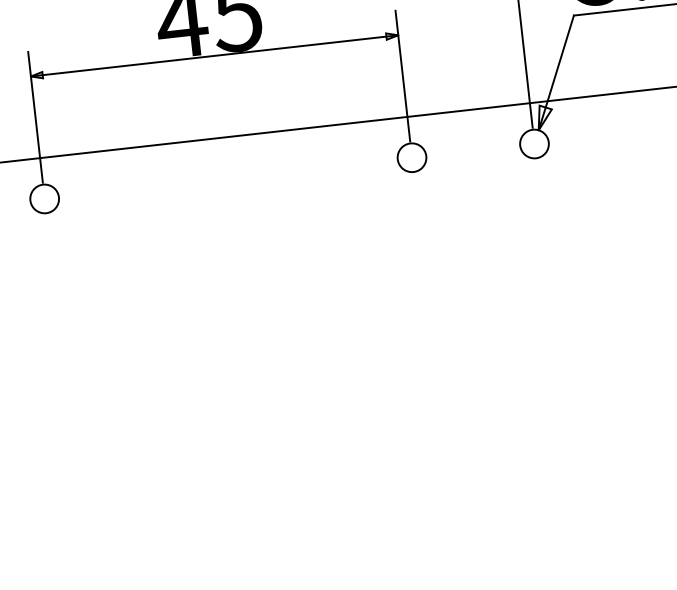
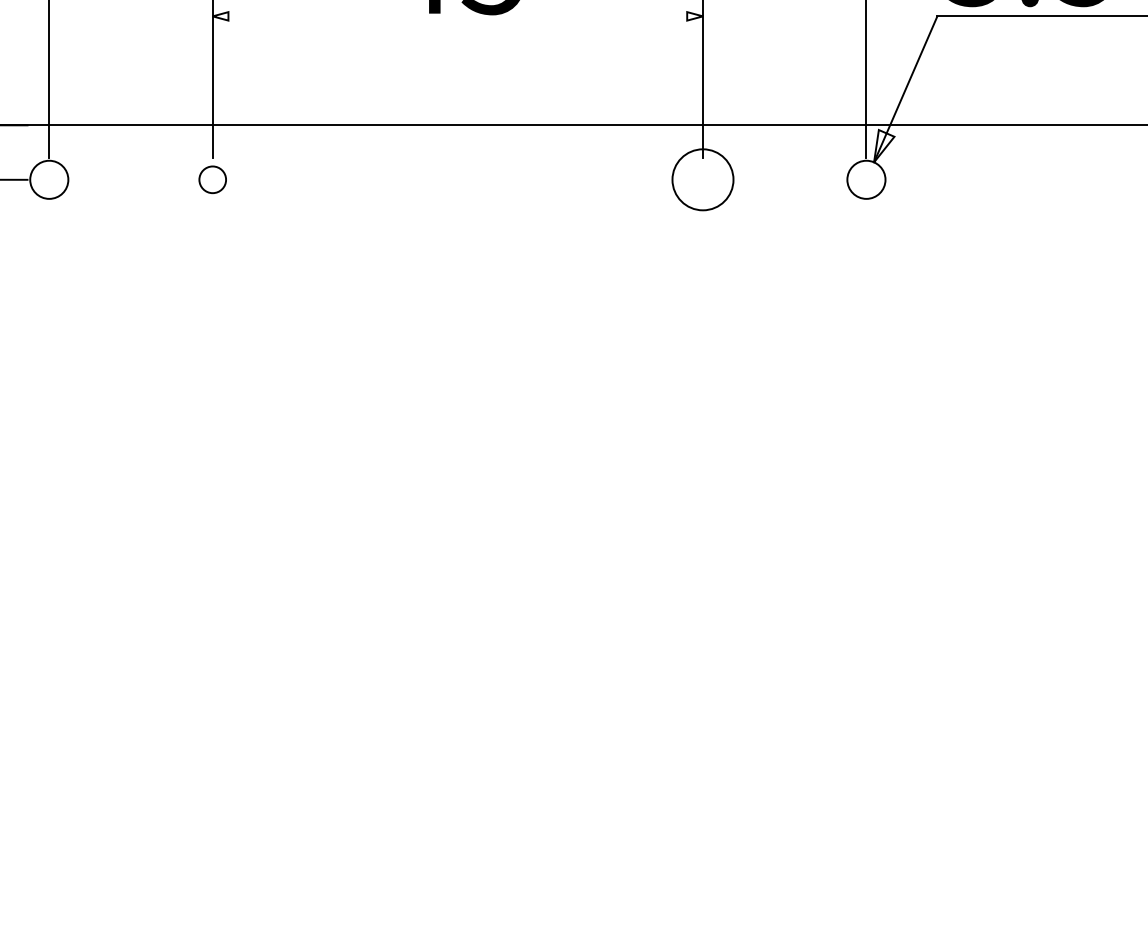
line: (214, 56) -> (457, 16), removed
circle: (411, 157) -> (702, 179), size x1.6
circle: (44, 198) -> (212, 179), size x0.7

